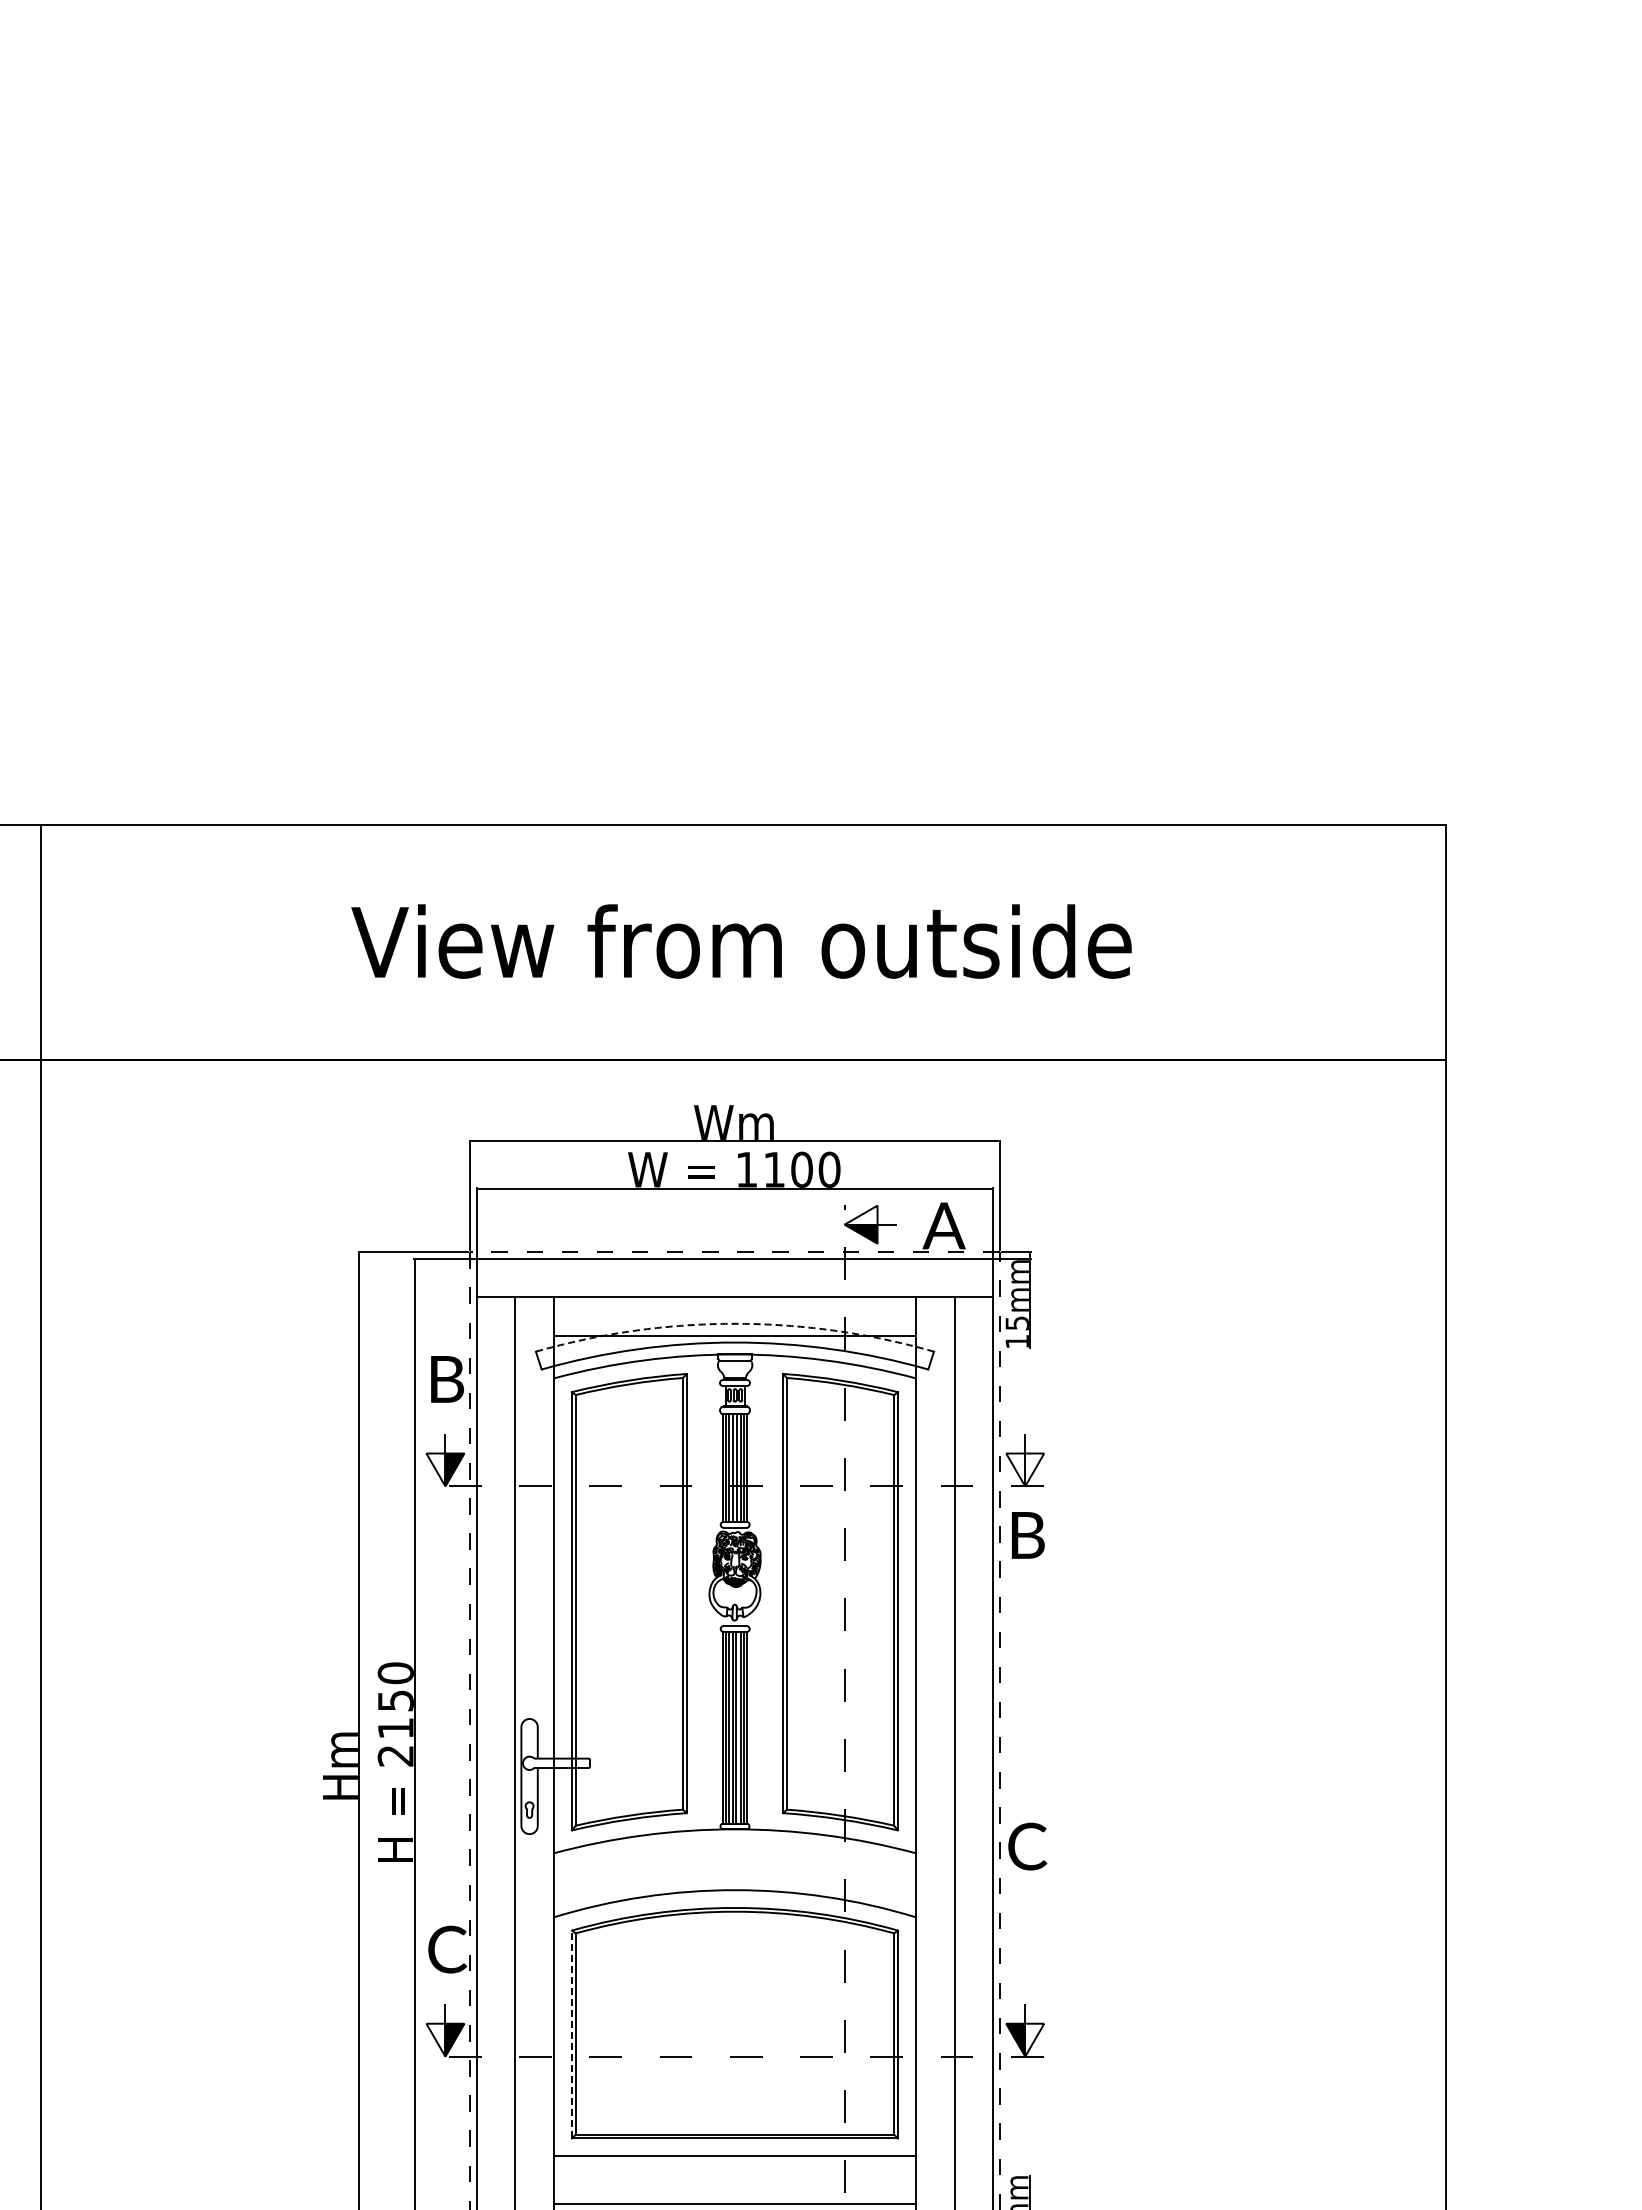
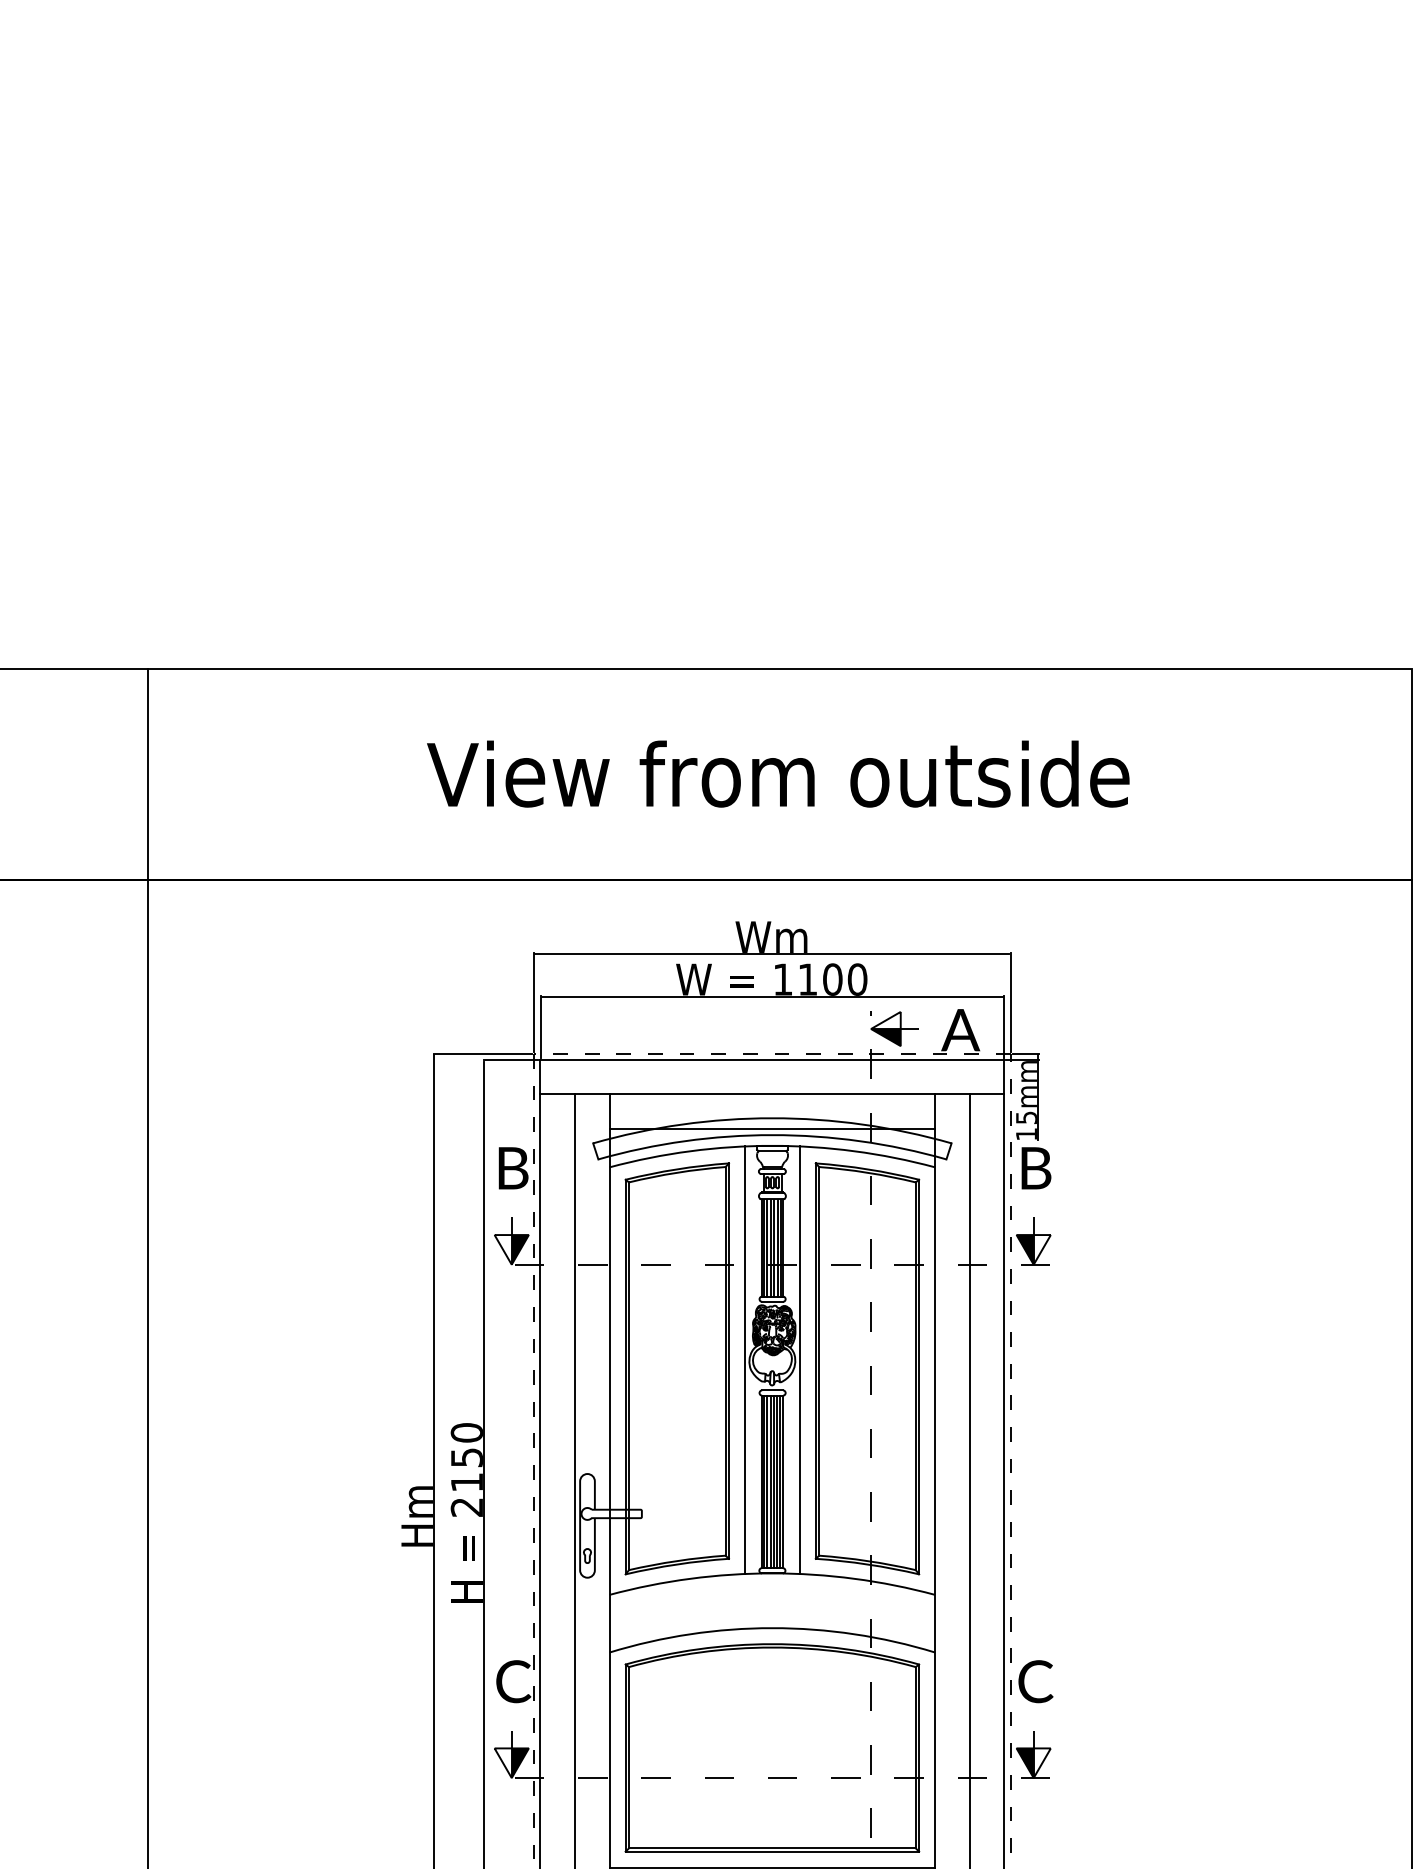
arc: (734, 1323) -> (771, 1117), dashed -> solid
fill: (1015, 1469) -> (1024, 1249), added
text: (1028, 1535) -> (1036, 1168), moved
line: (704, 1592) -> (744, 1360), added
line: (765, 1592) -> (799, 1360), added
text: (1027, 1846) -> (1035, 1681), moved
line: (571, 2034) -> (625, 1758), dashed -> solid

